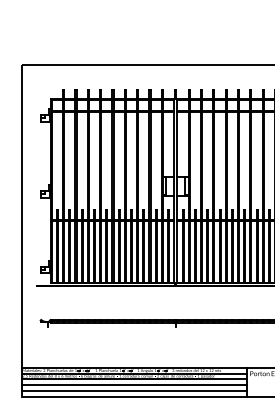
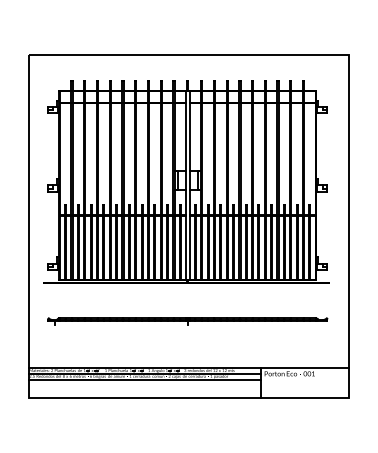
line: (133, 385) -> (144, 385), removed
line: (133, 390) -> (144, 391), removed

